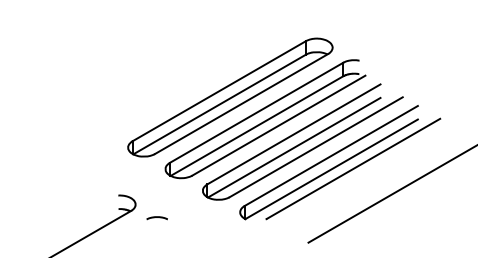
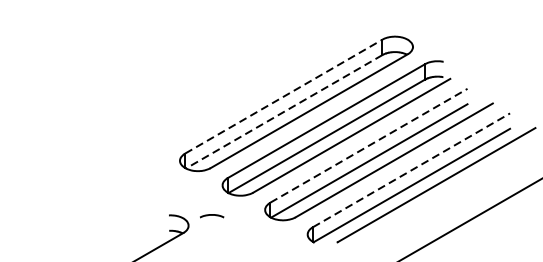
line: (219, 91) -> (284, 96), solid -> dashed
line: (219, 104) -> (284, 111), solid -> dashed
line: (293, 134) -> (368, 145), solid -> dashed
line: (331, 155) -> (411, 169), solid -> dashed
curve: (156, 217) -> (211, 215), moved

